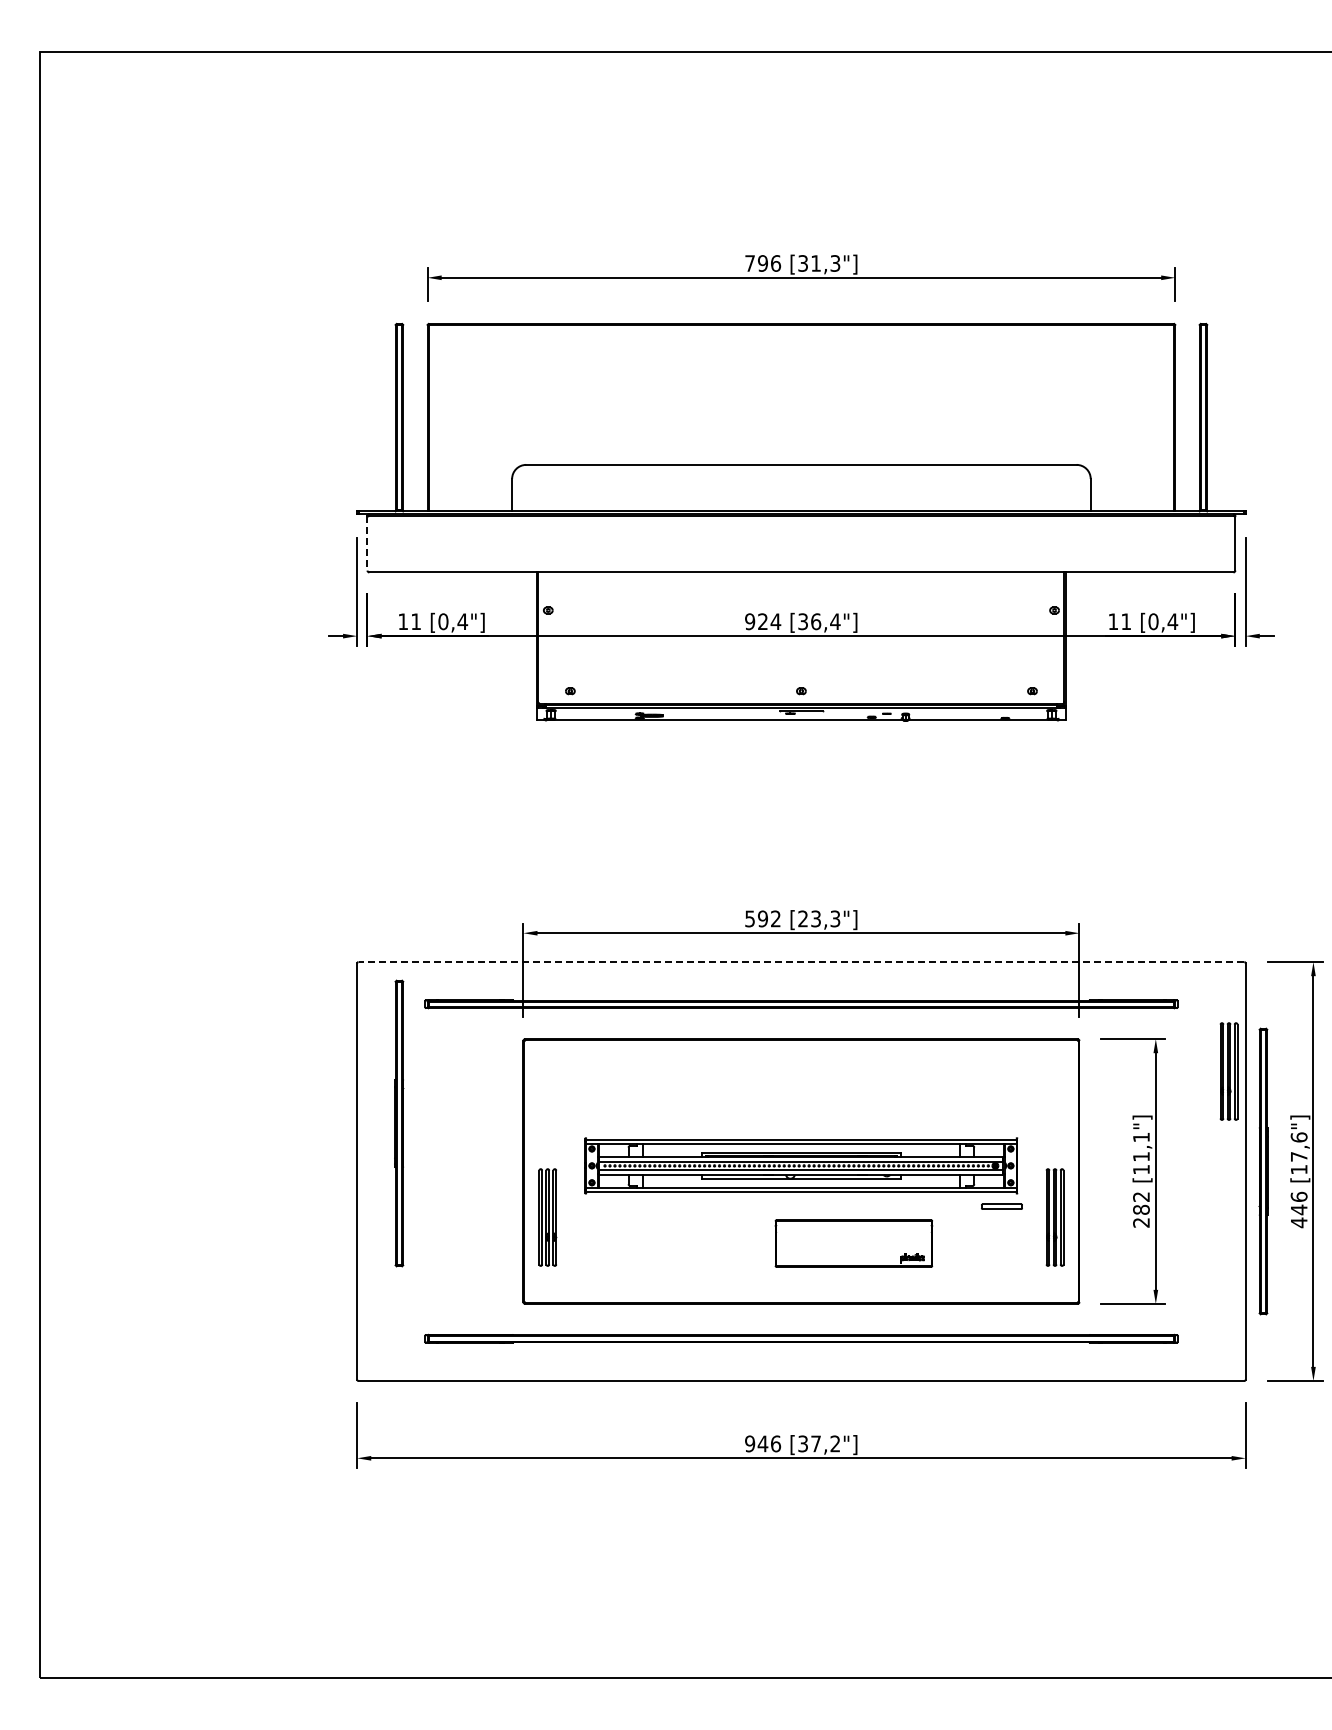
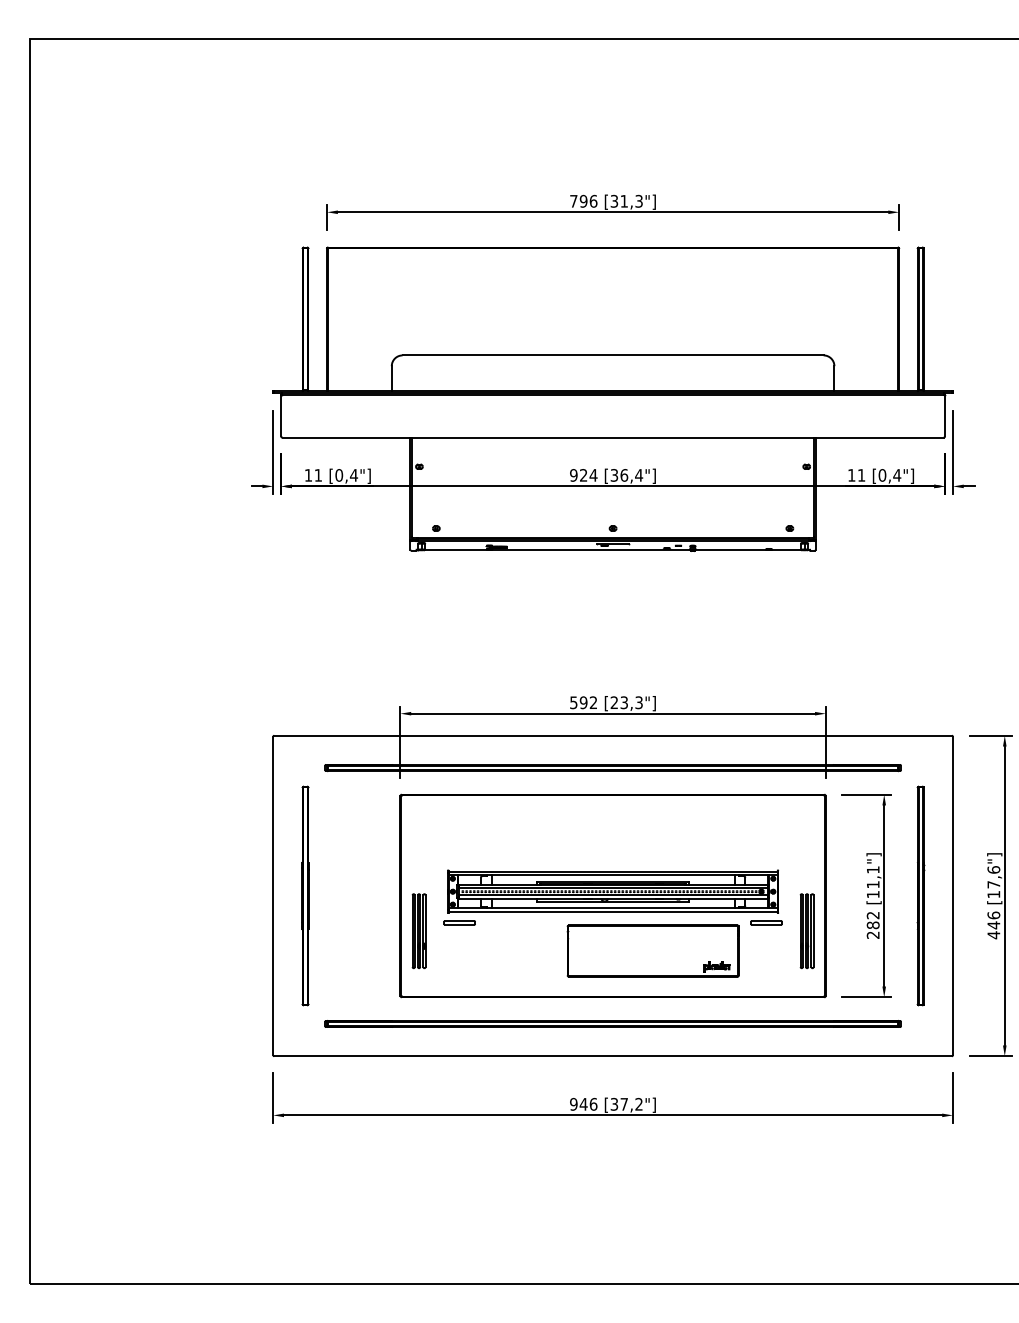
line: (367, 543) -> (281, 415), dashed -> solid
line: (801, 962) -> (613, 736), dashed -> solid
part: (1228, 1071) -> (939, 819), removed
part: (399, 1123) -> (305, 895), moved
part: (1263, 1171) -> (920, 895), moved
part: (600, 1206) -> (459, 922), added
part: (853, 1243) -> (652, 951), size x1.43

